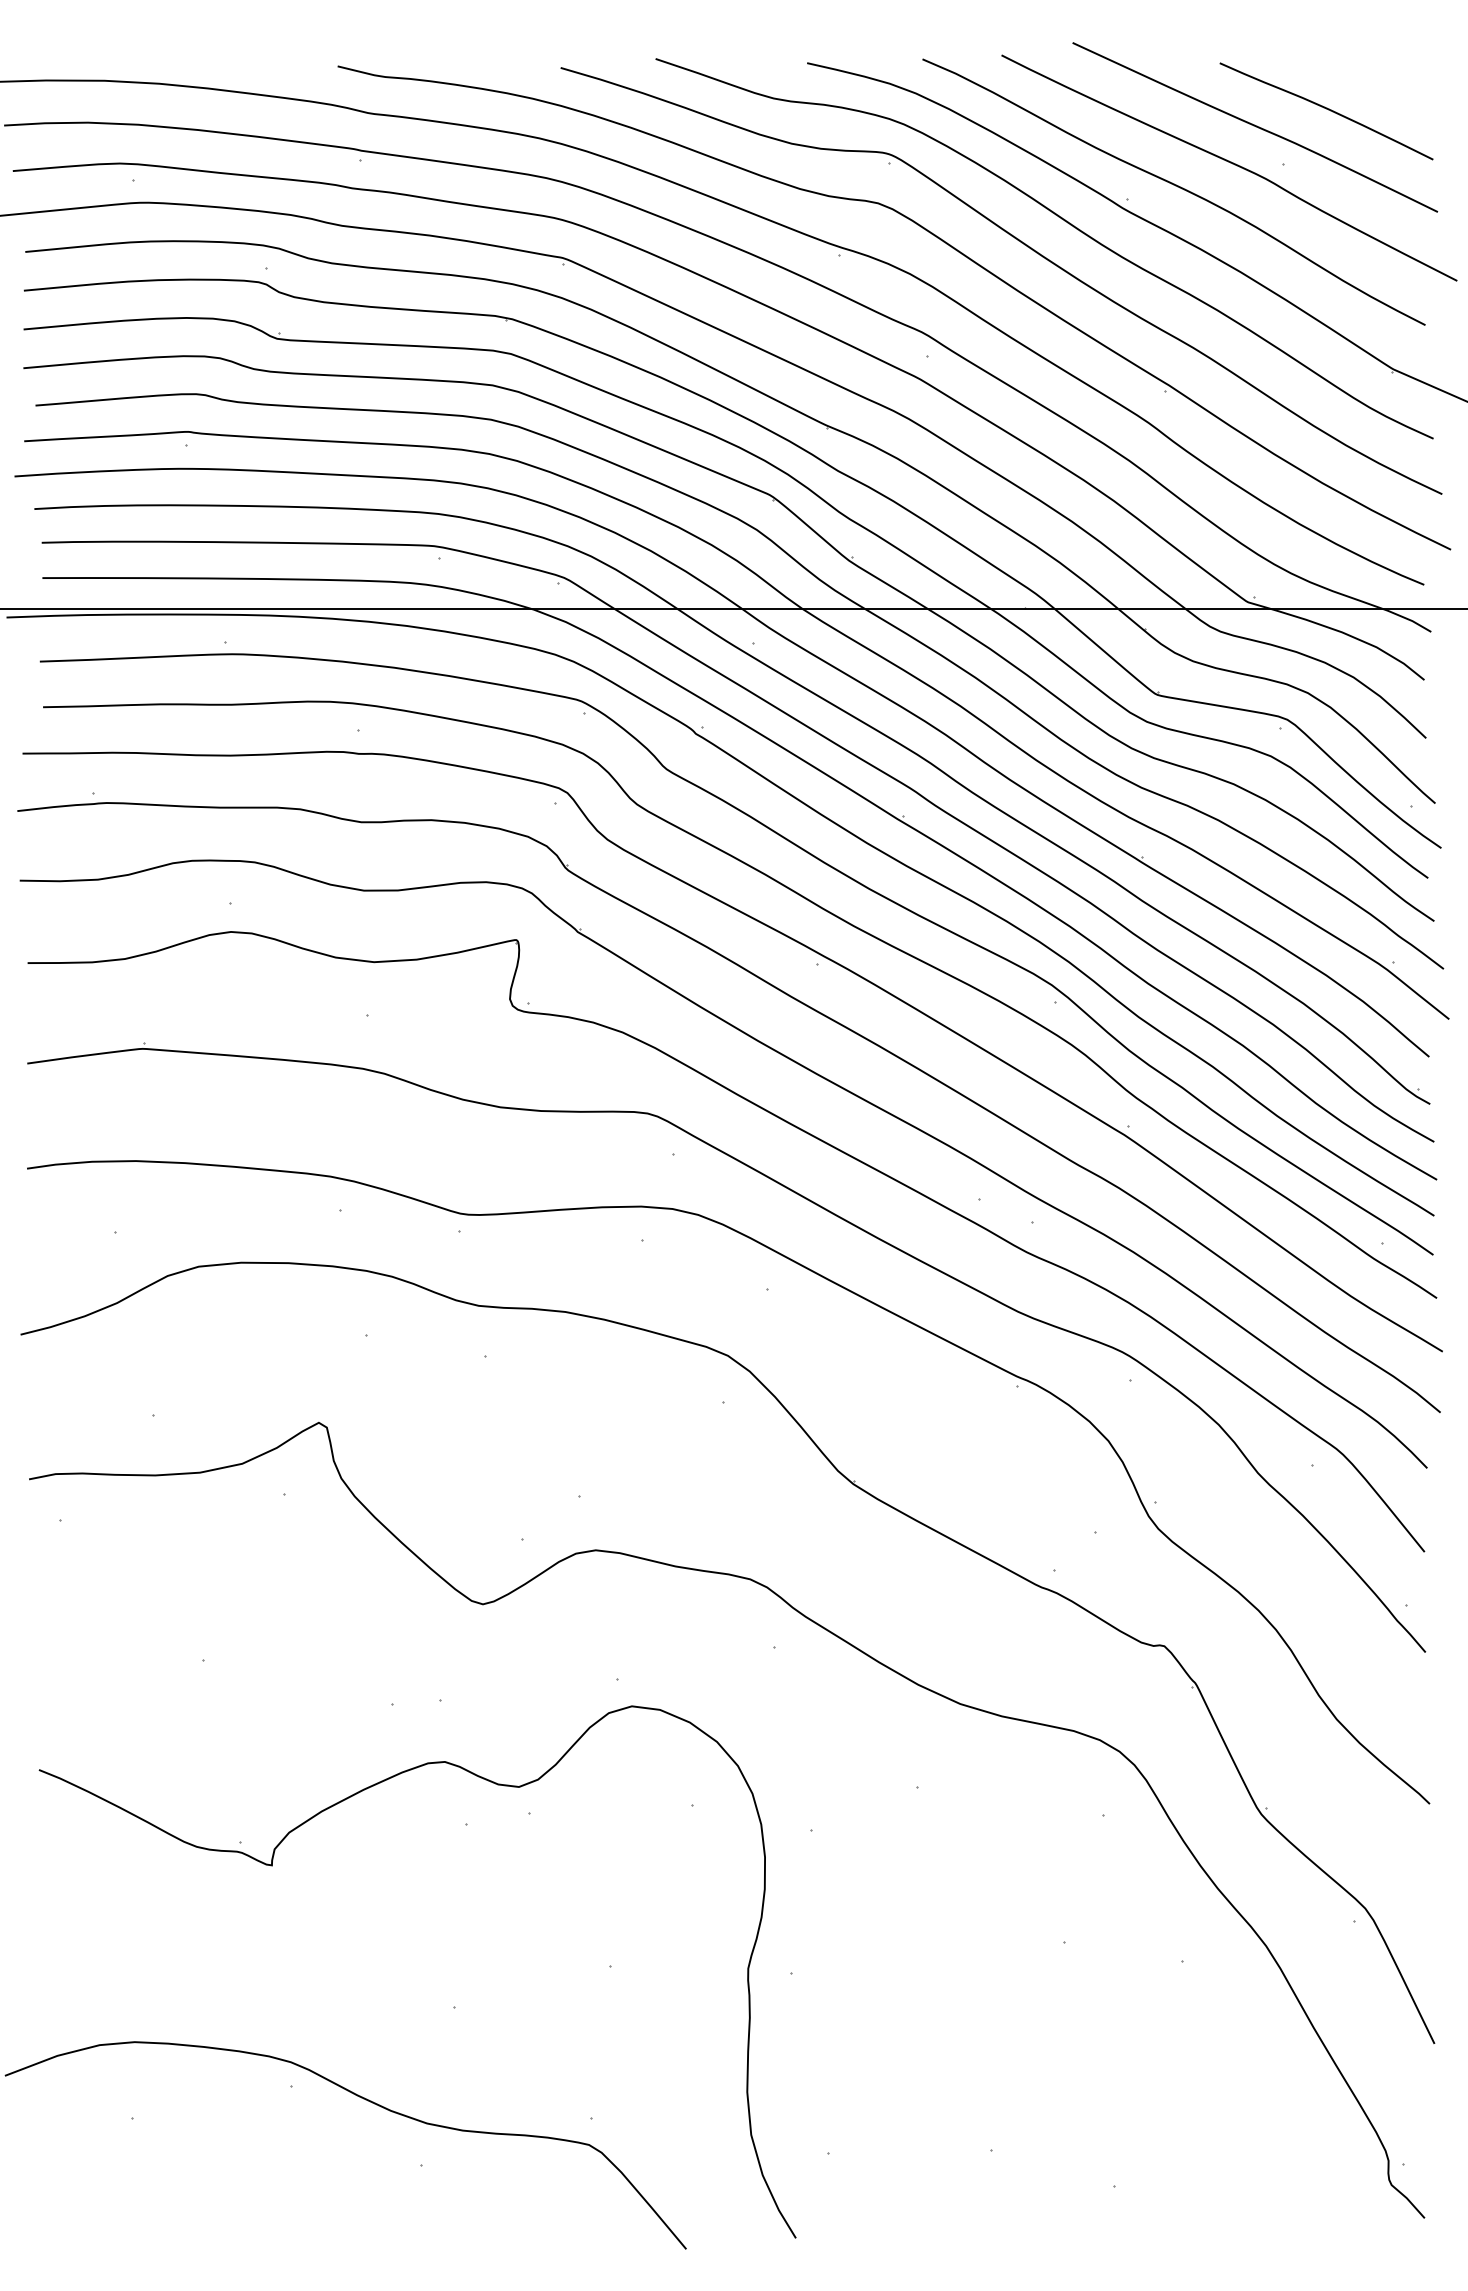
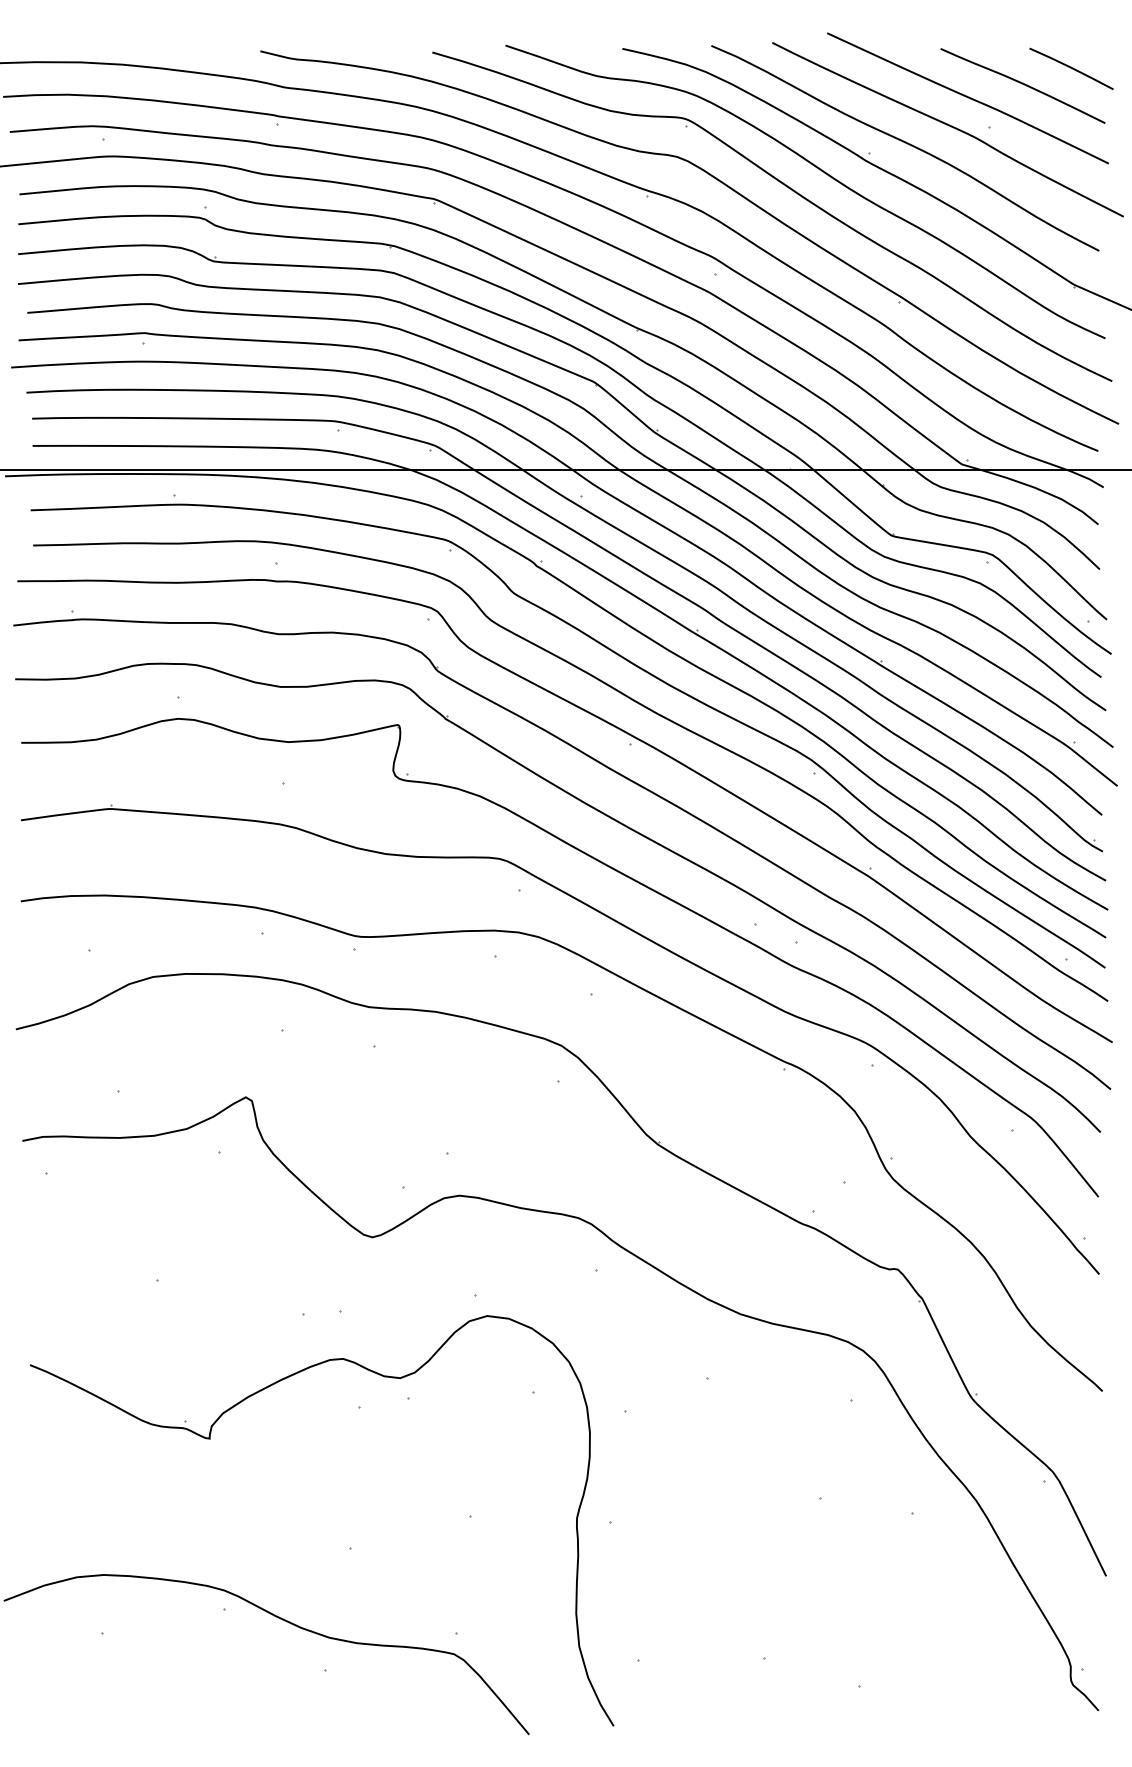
line: (1389, 88) -> (1071, 68), added

